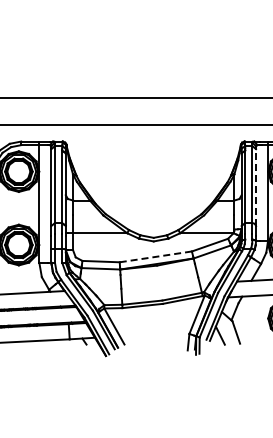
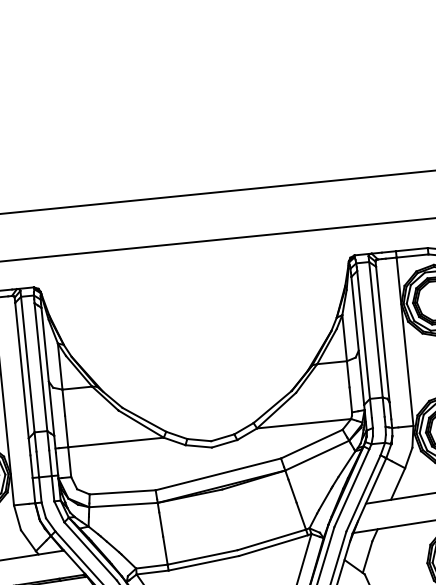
line: (256, 187) -> (383, 334), dashed -> solid
line: (156, 256) -> (219, 473), dashed -> solid

